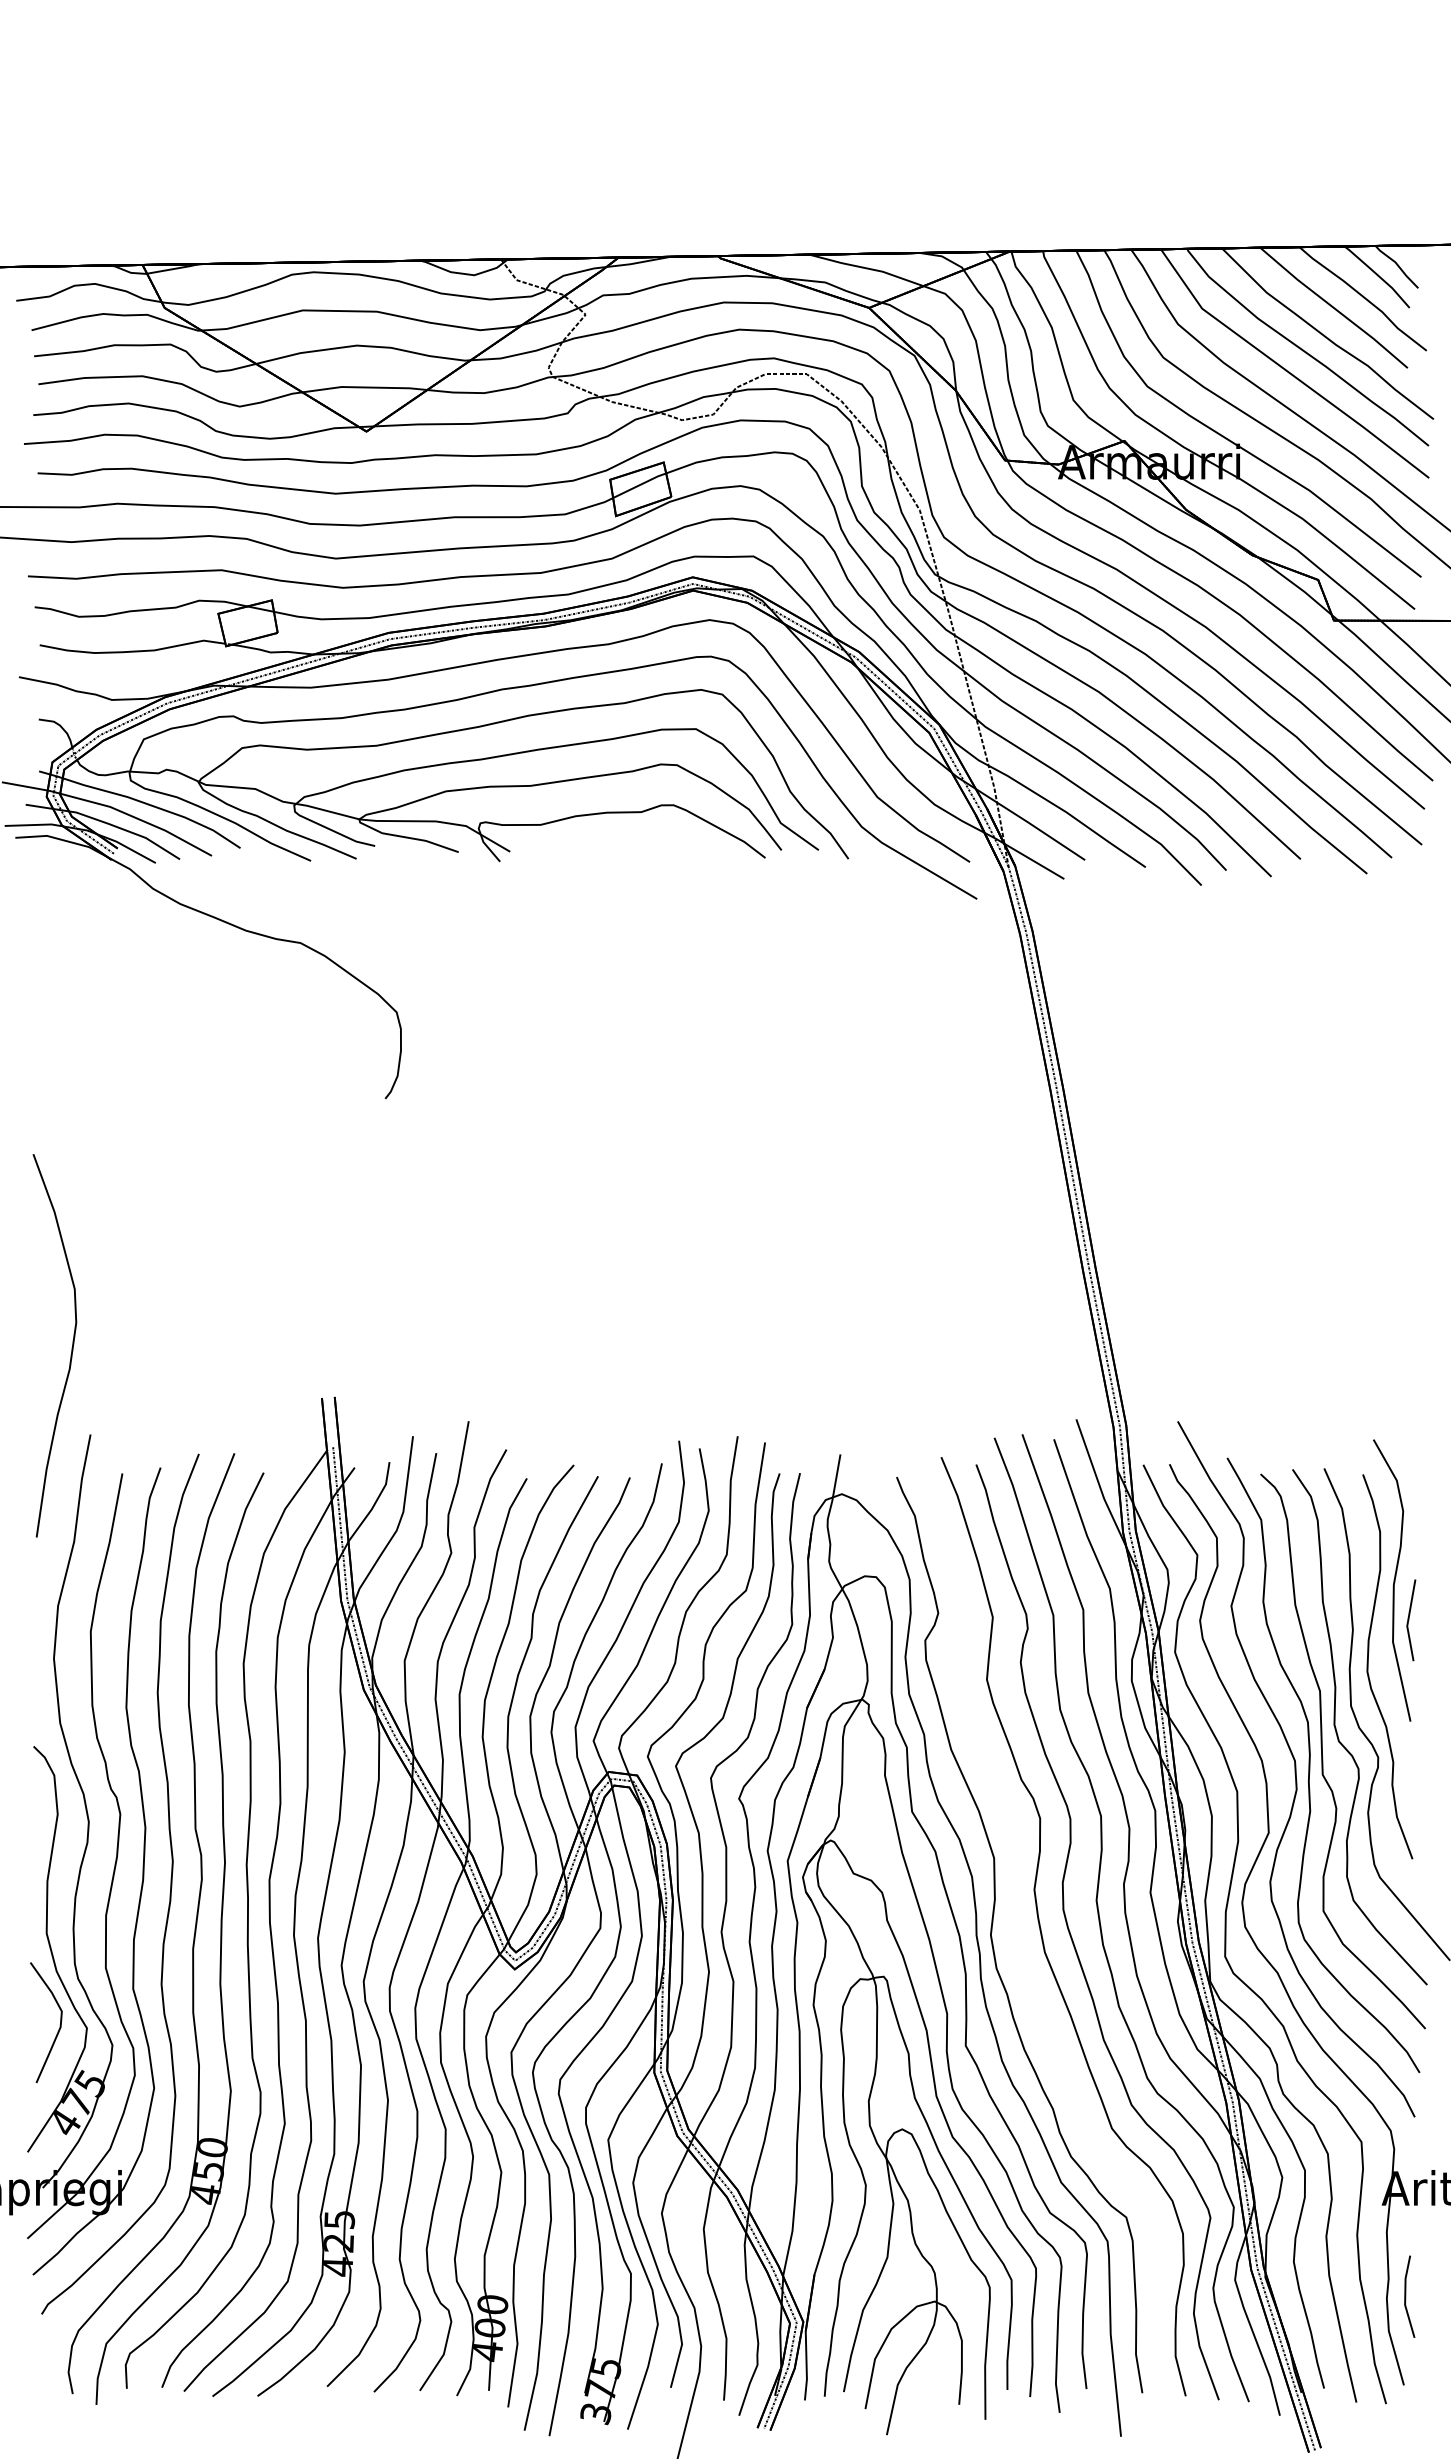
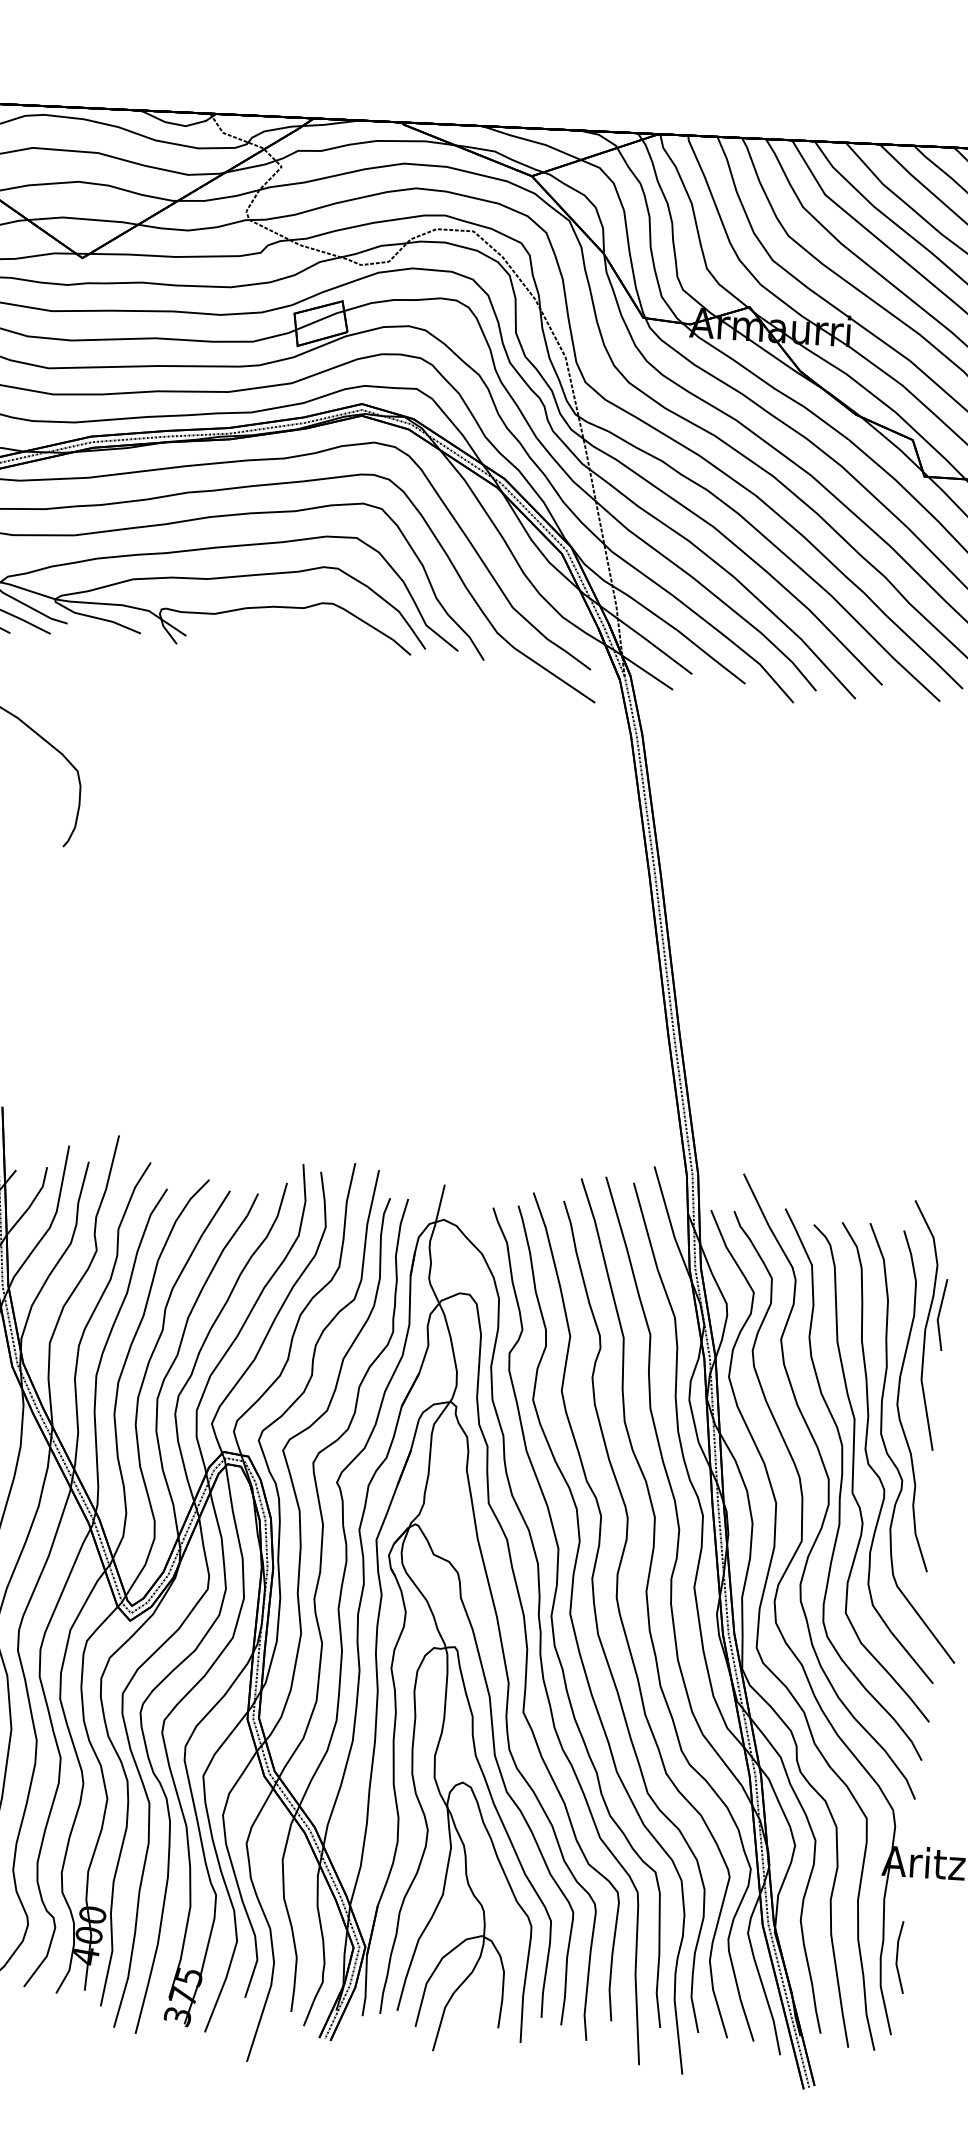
line: (1409, 1620) -> (940, 1314), moved
part: (1023, 1965) -> (578, 1644), added

